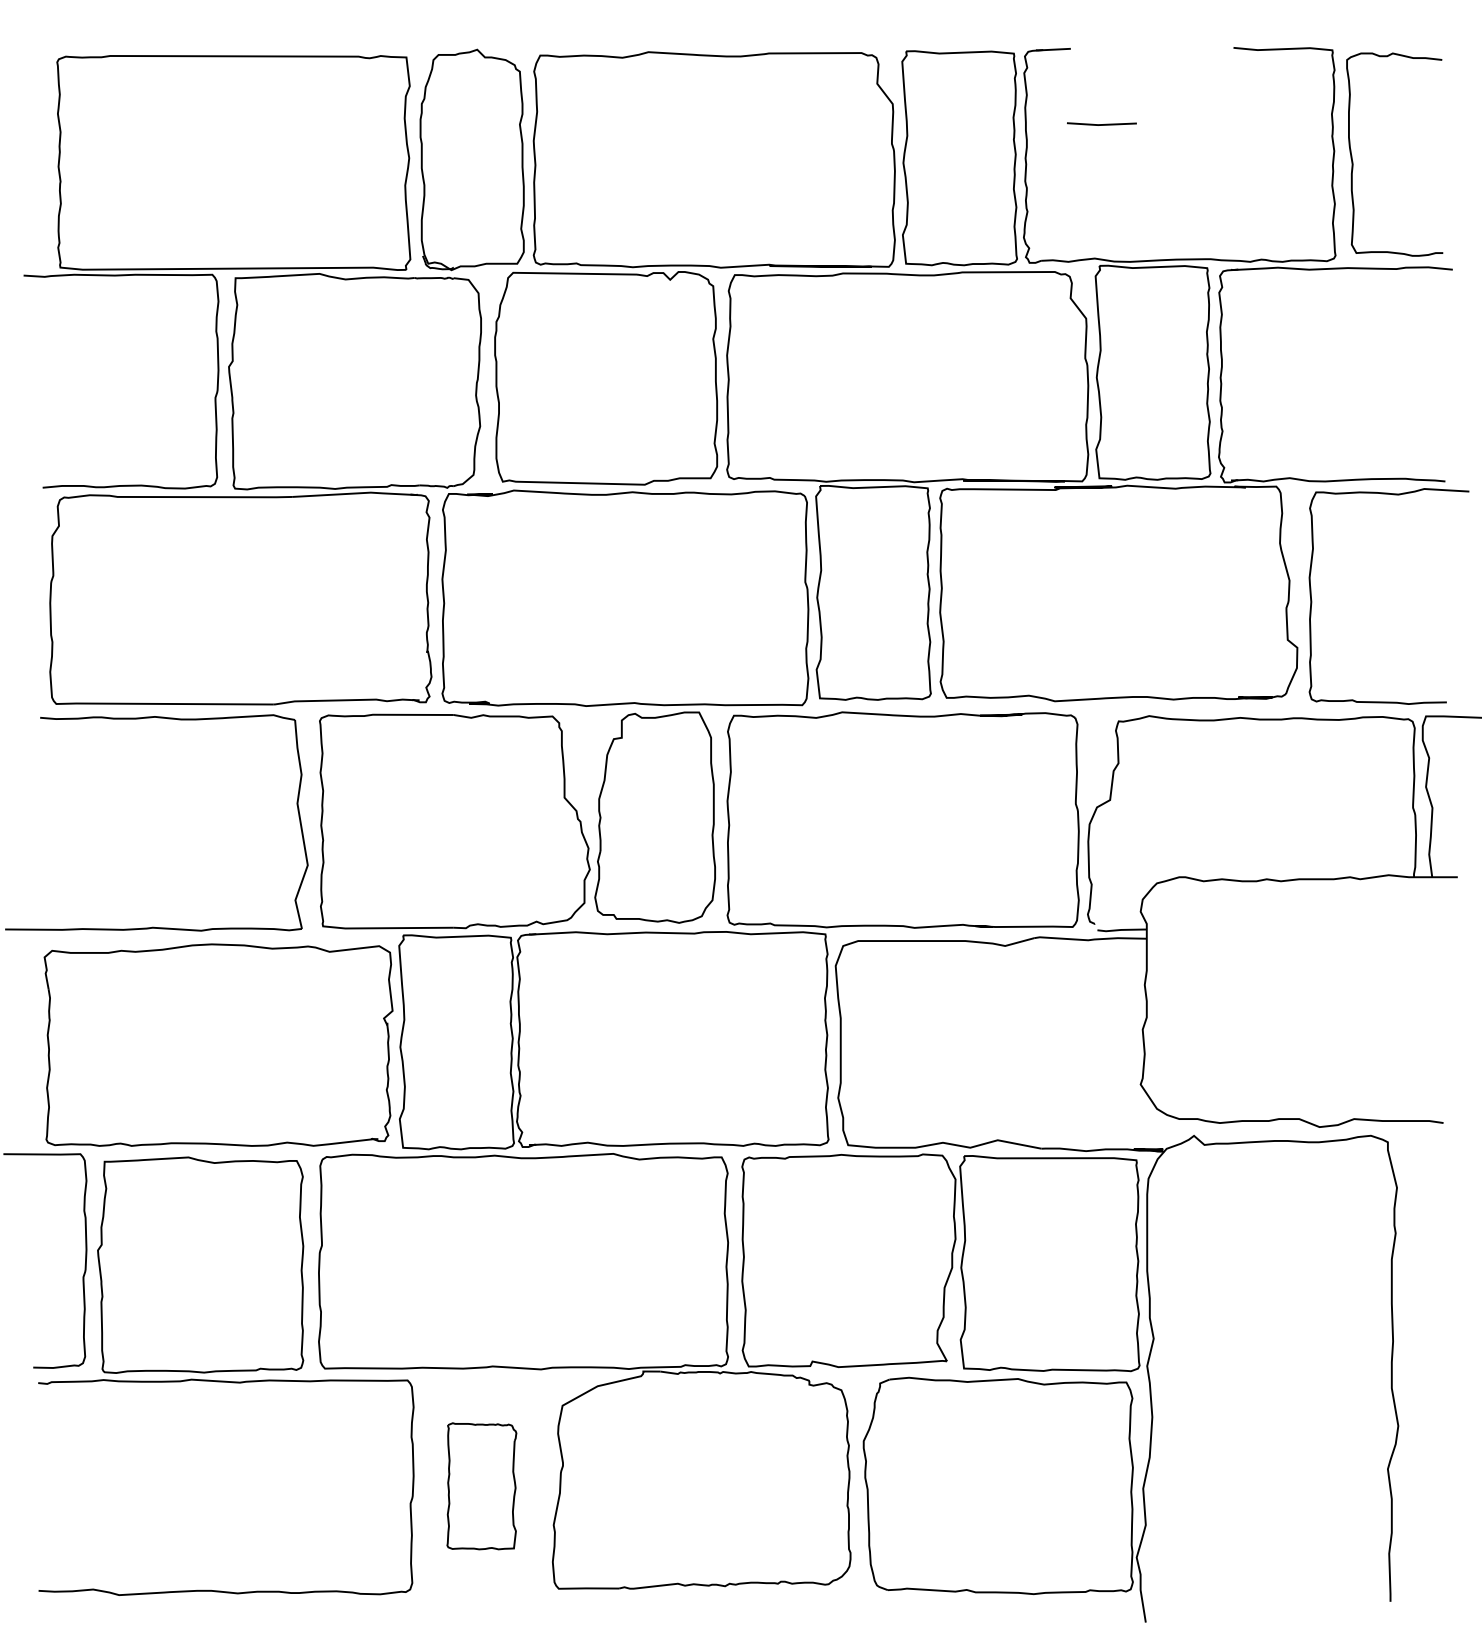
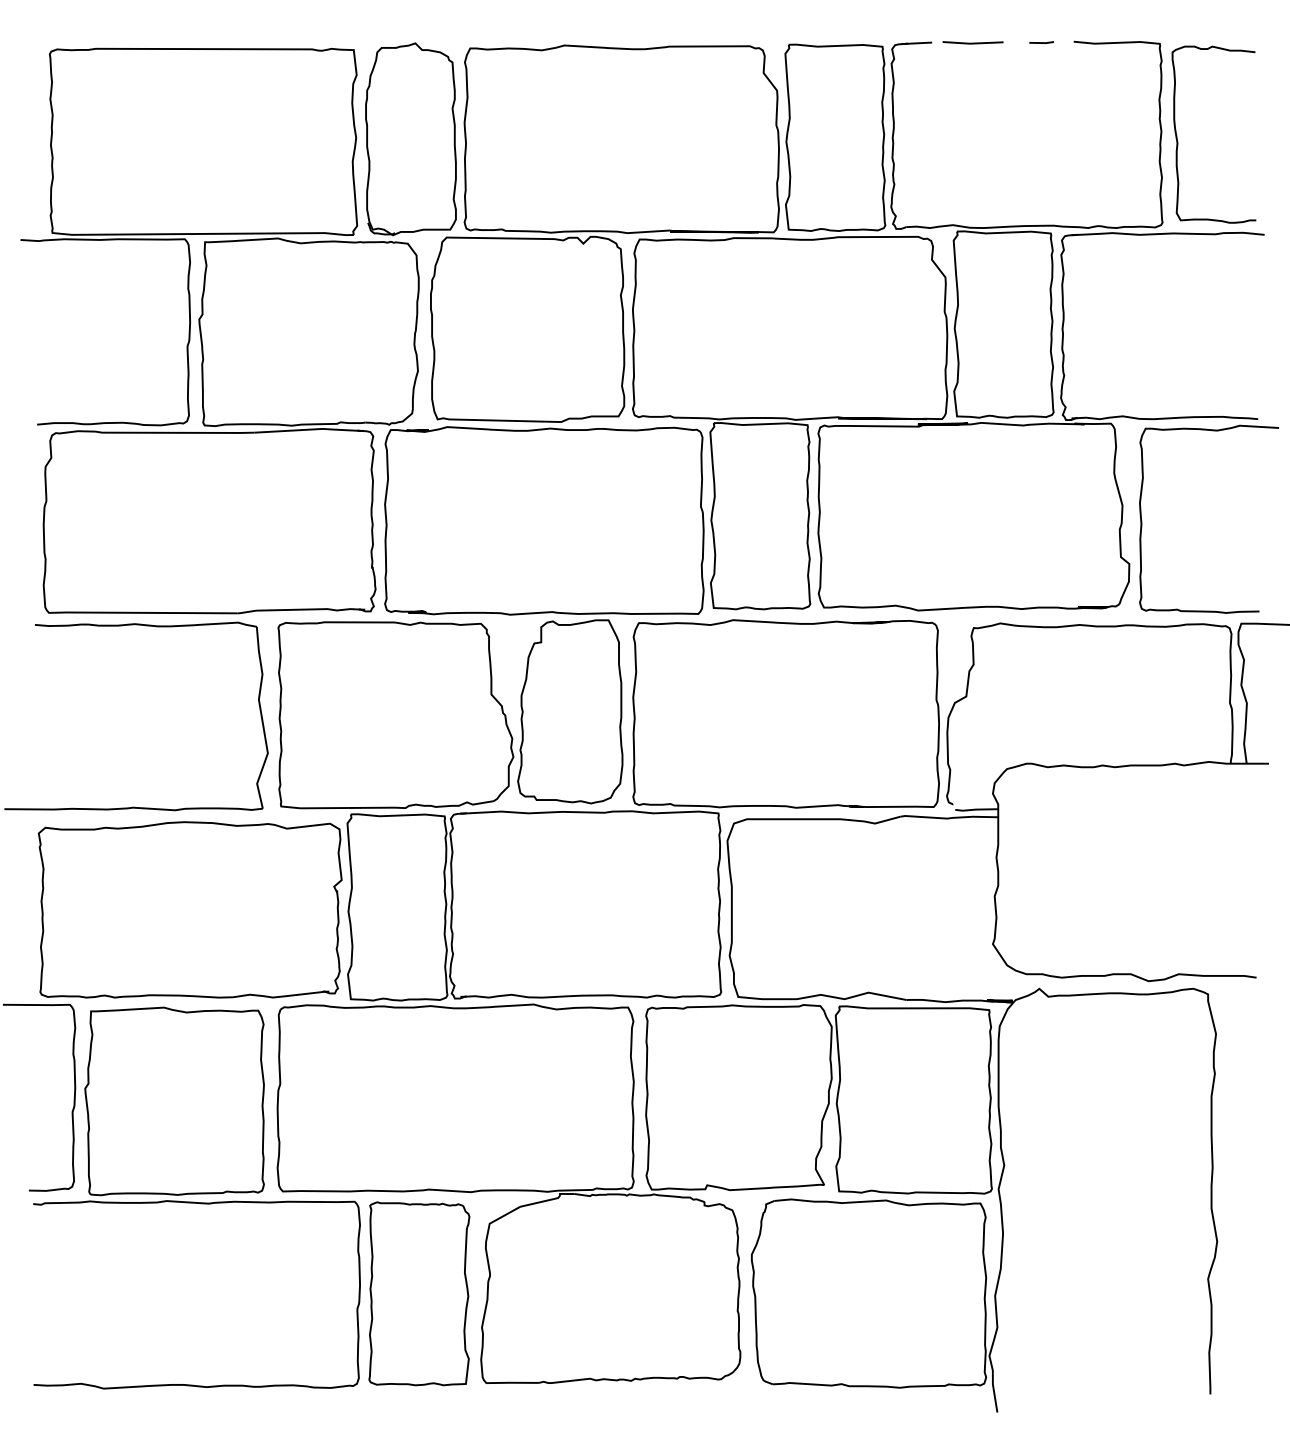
line: (1196, 48) -> (1041, 42), added
line: (1101, 124) -> (972, 43), moved
part: (481, 1486) -> (419, 1294), size x1.67

